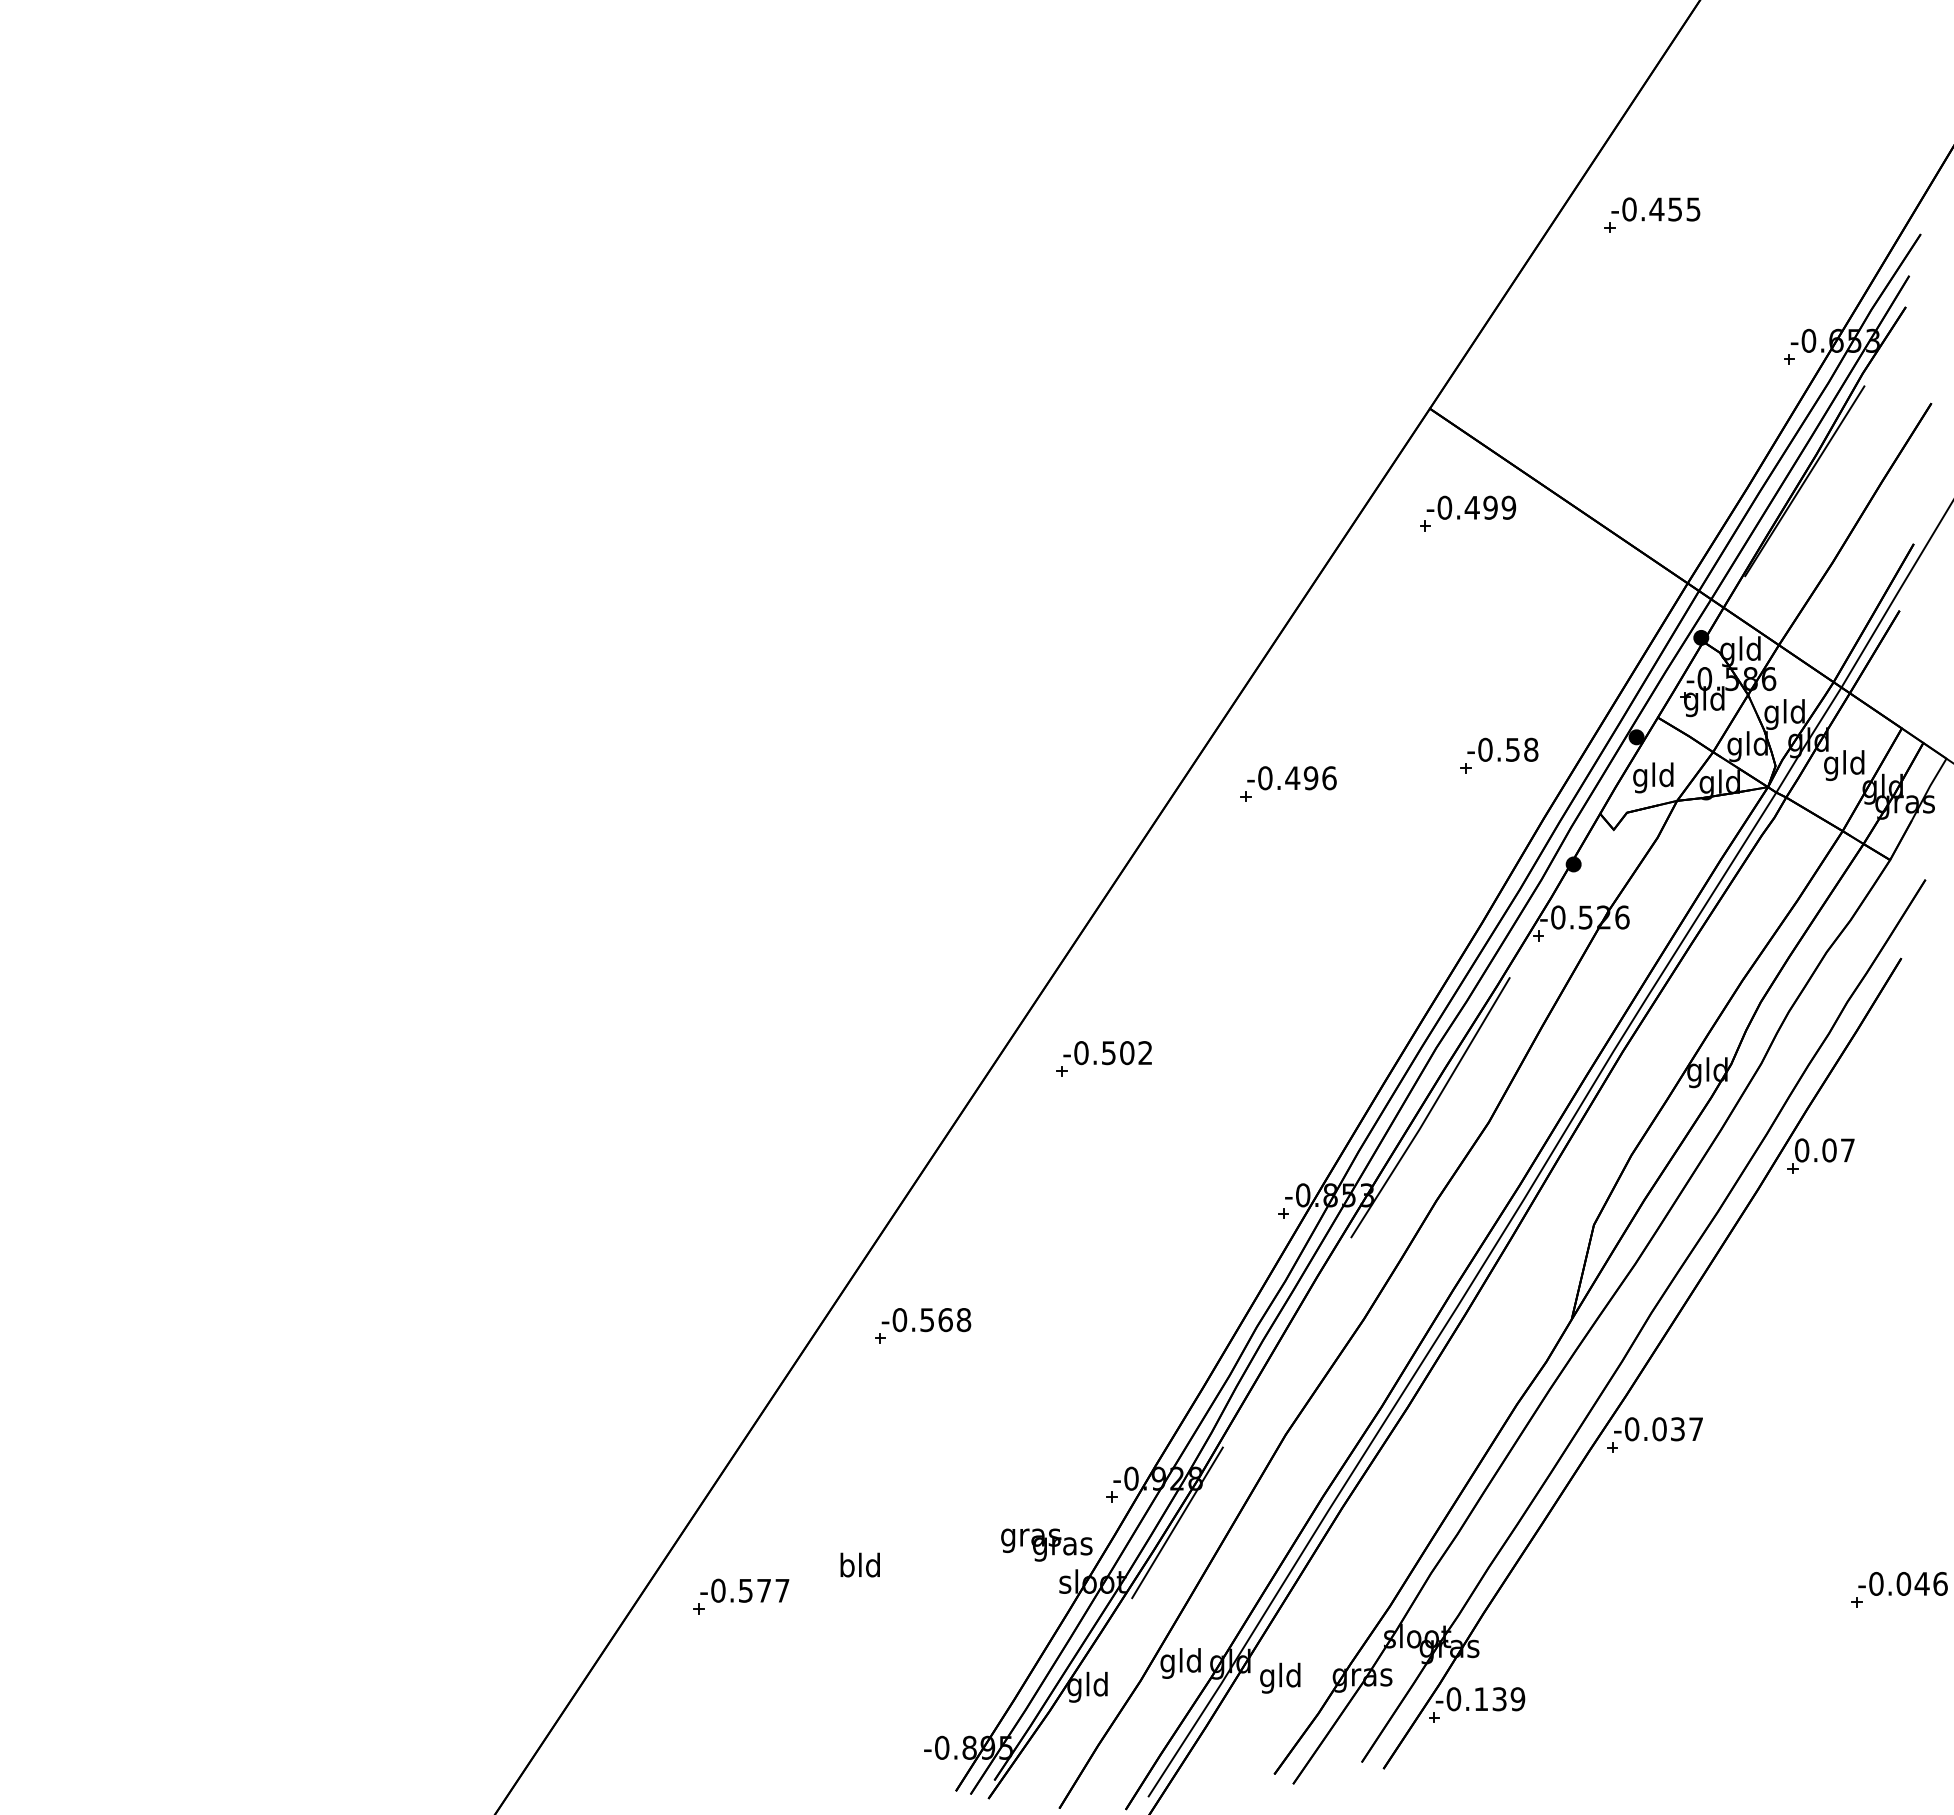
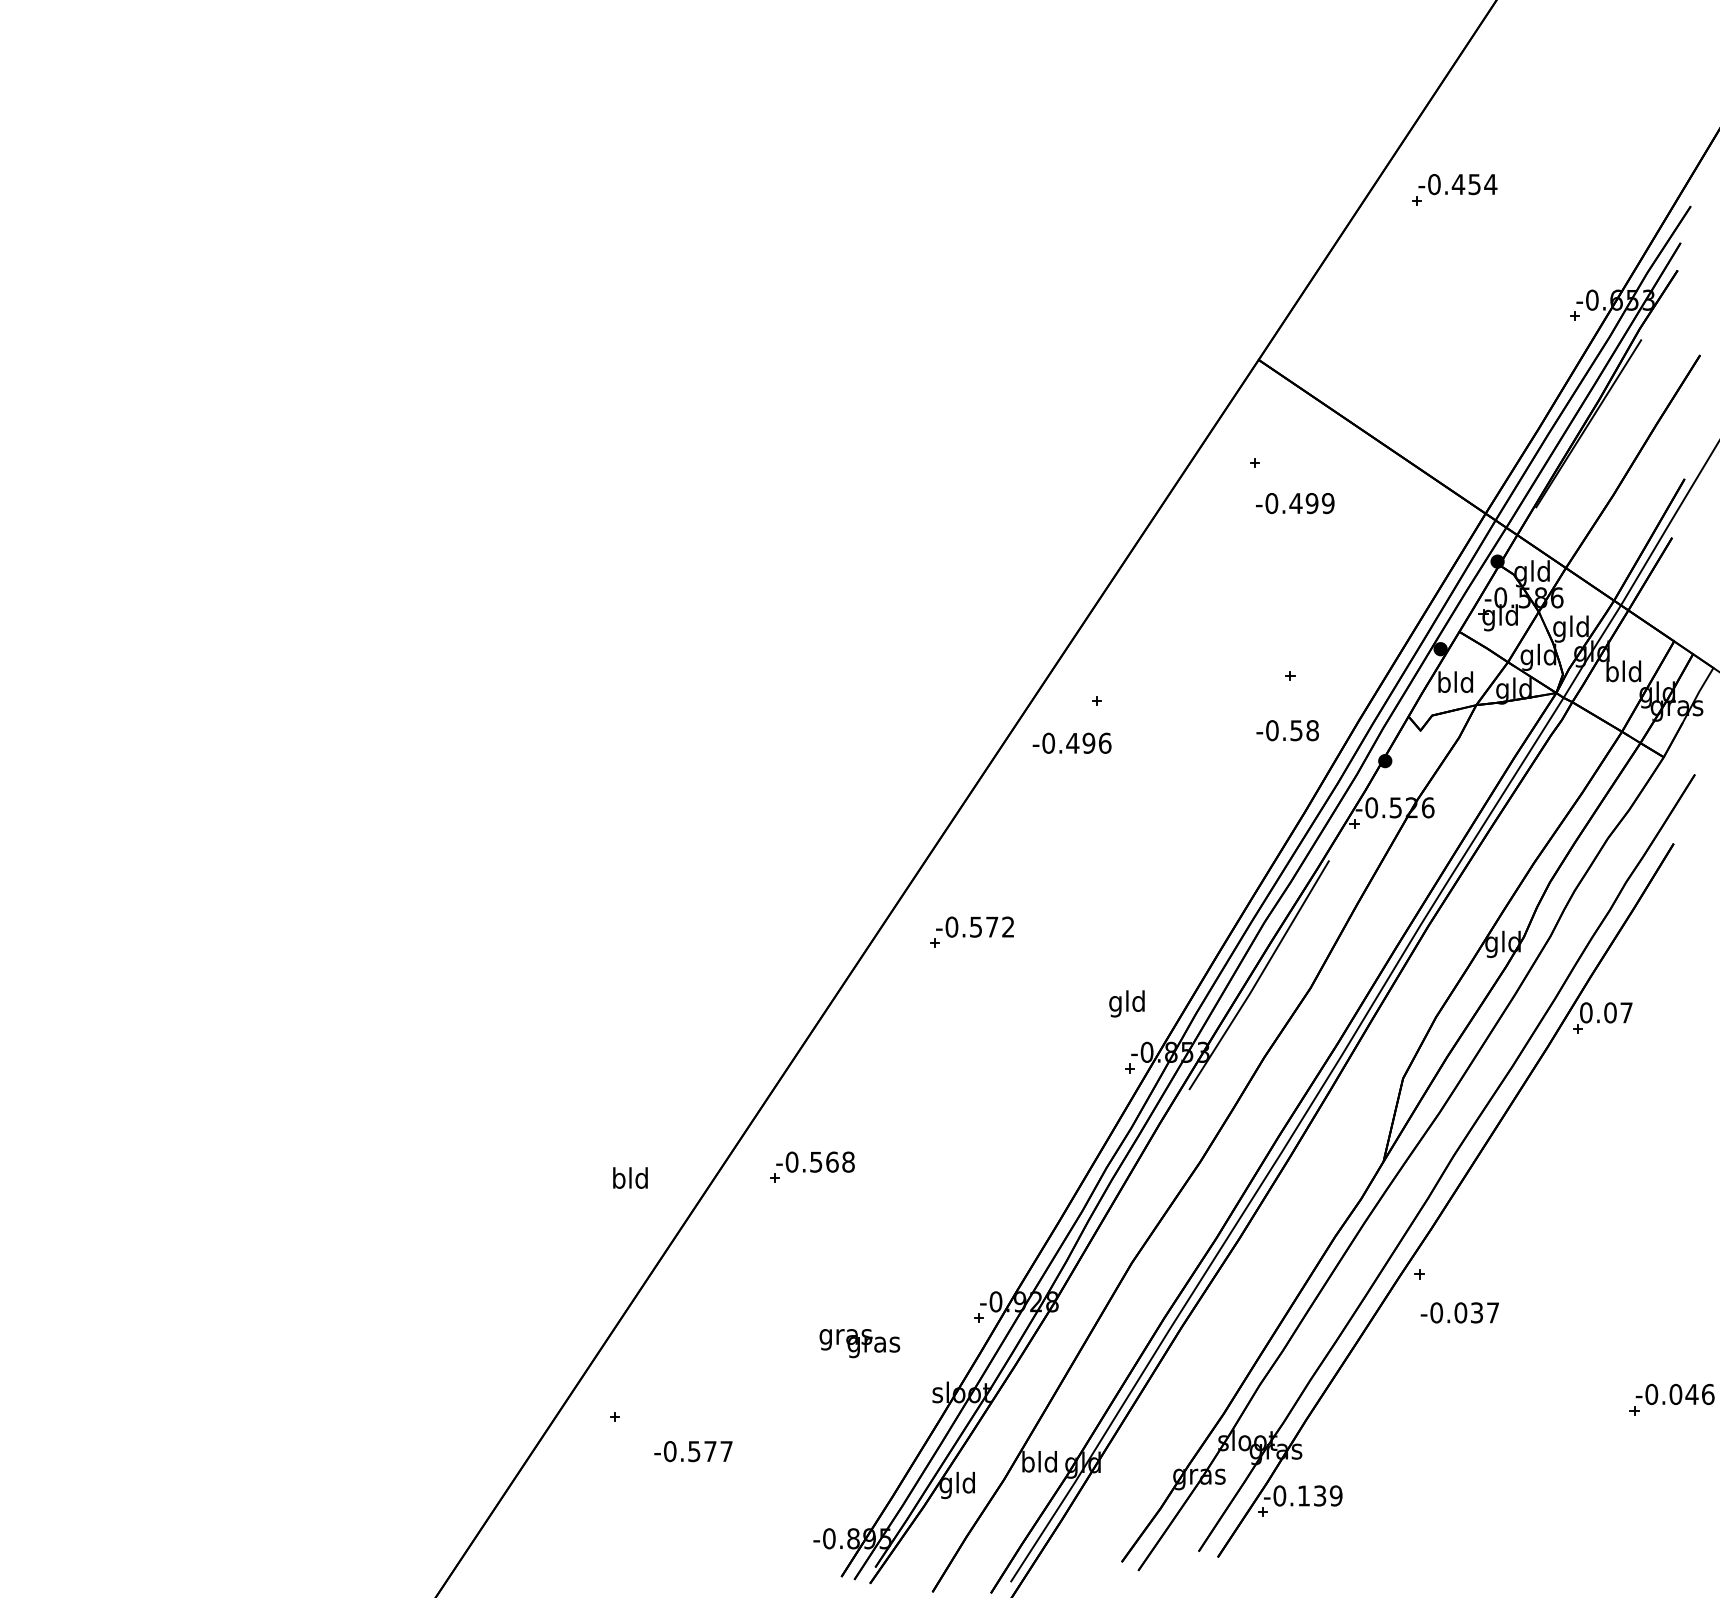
text: (1693, 209) -> (1490, 184), -0.455 -> -0.454
text: (1471, 507) -> (1295, 503), moved
text: (1502, 749) -> (1287, 730), moved
text: (1831, 765) -> (1612, 673), gld -> bld
text: (1640, 777) -> (1444, 684), gld -> bld
text: (1291, 778) -> (1071, 743), moved
text: (1127, 1053) -> (992, 927), -0.502 -> -0.572
text: (1658, 1429) -> (1459, 1313), moved
line: (1177, 1522) -> (1036, 1340), removed
text: (1046, 1544) -> (859, 1343), moved
text: (859, 1564) -> (629, 1177), moved
text: (744, 1590) -> (693, 1451), moved
text: (1167, 1663) -> (1027, 1464), gld -> bld
text: (1280, 1677) -> (1127, 1003), moved

